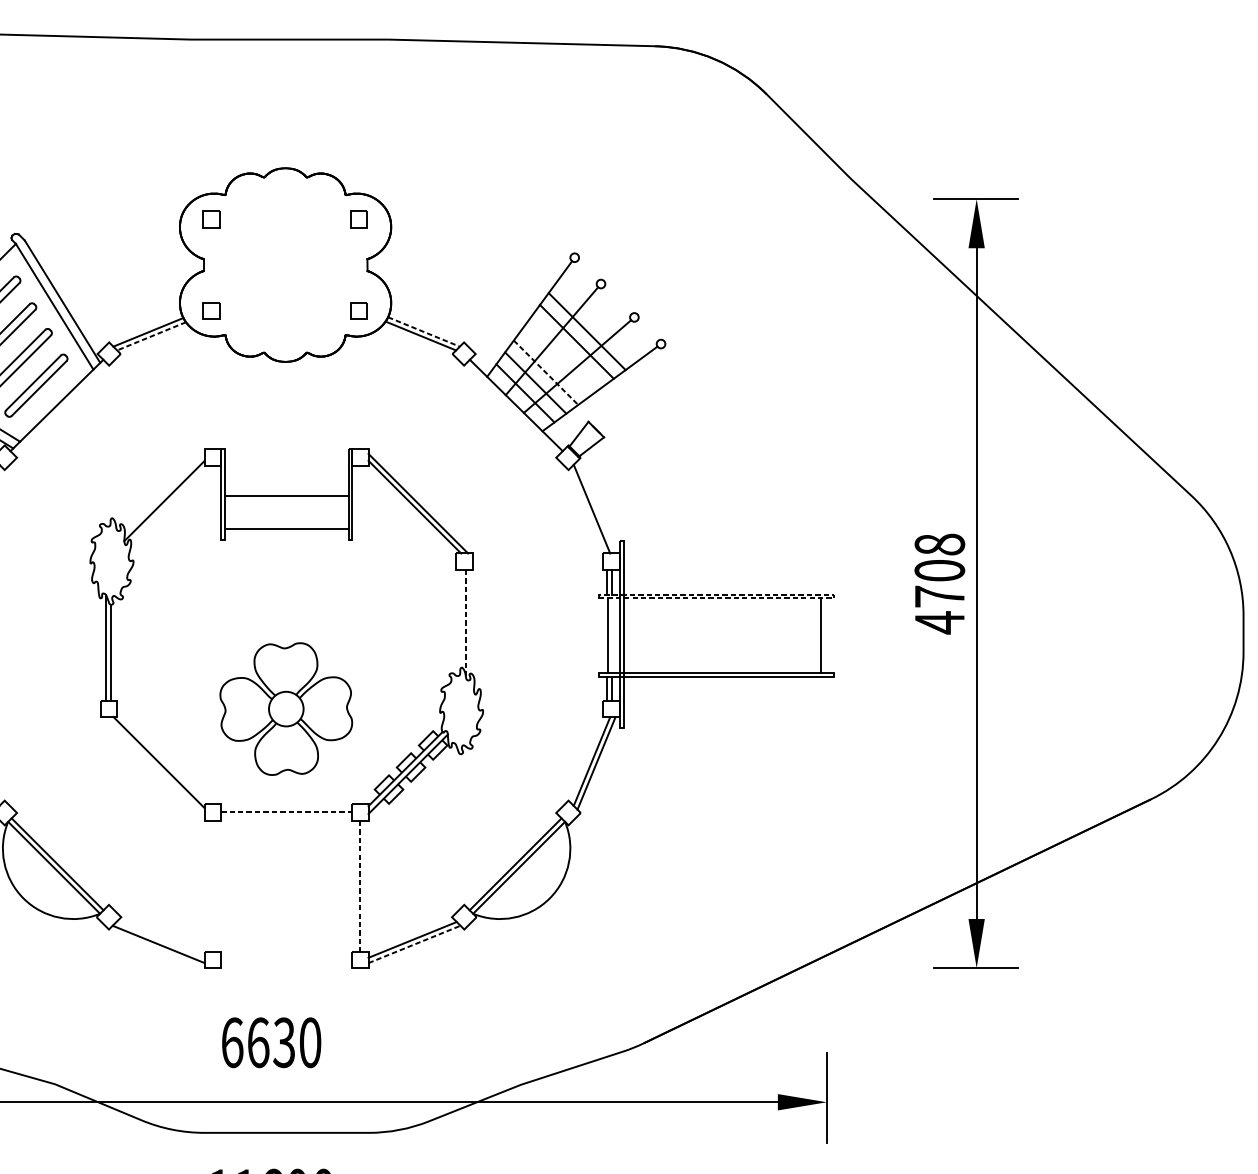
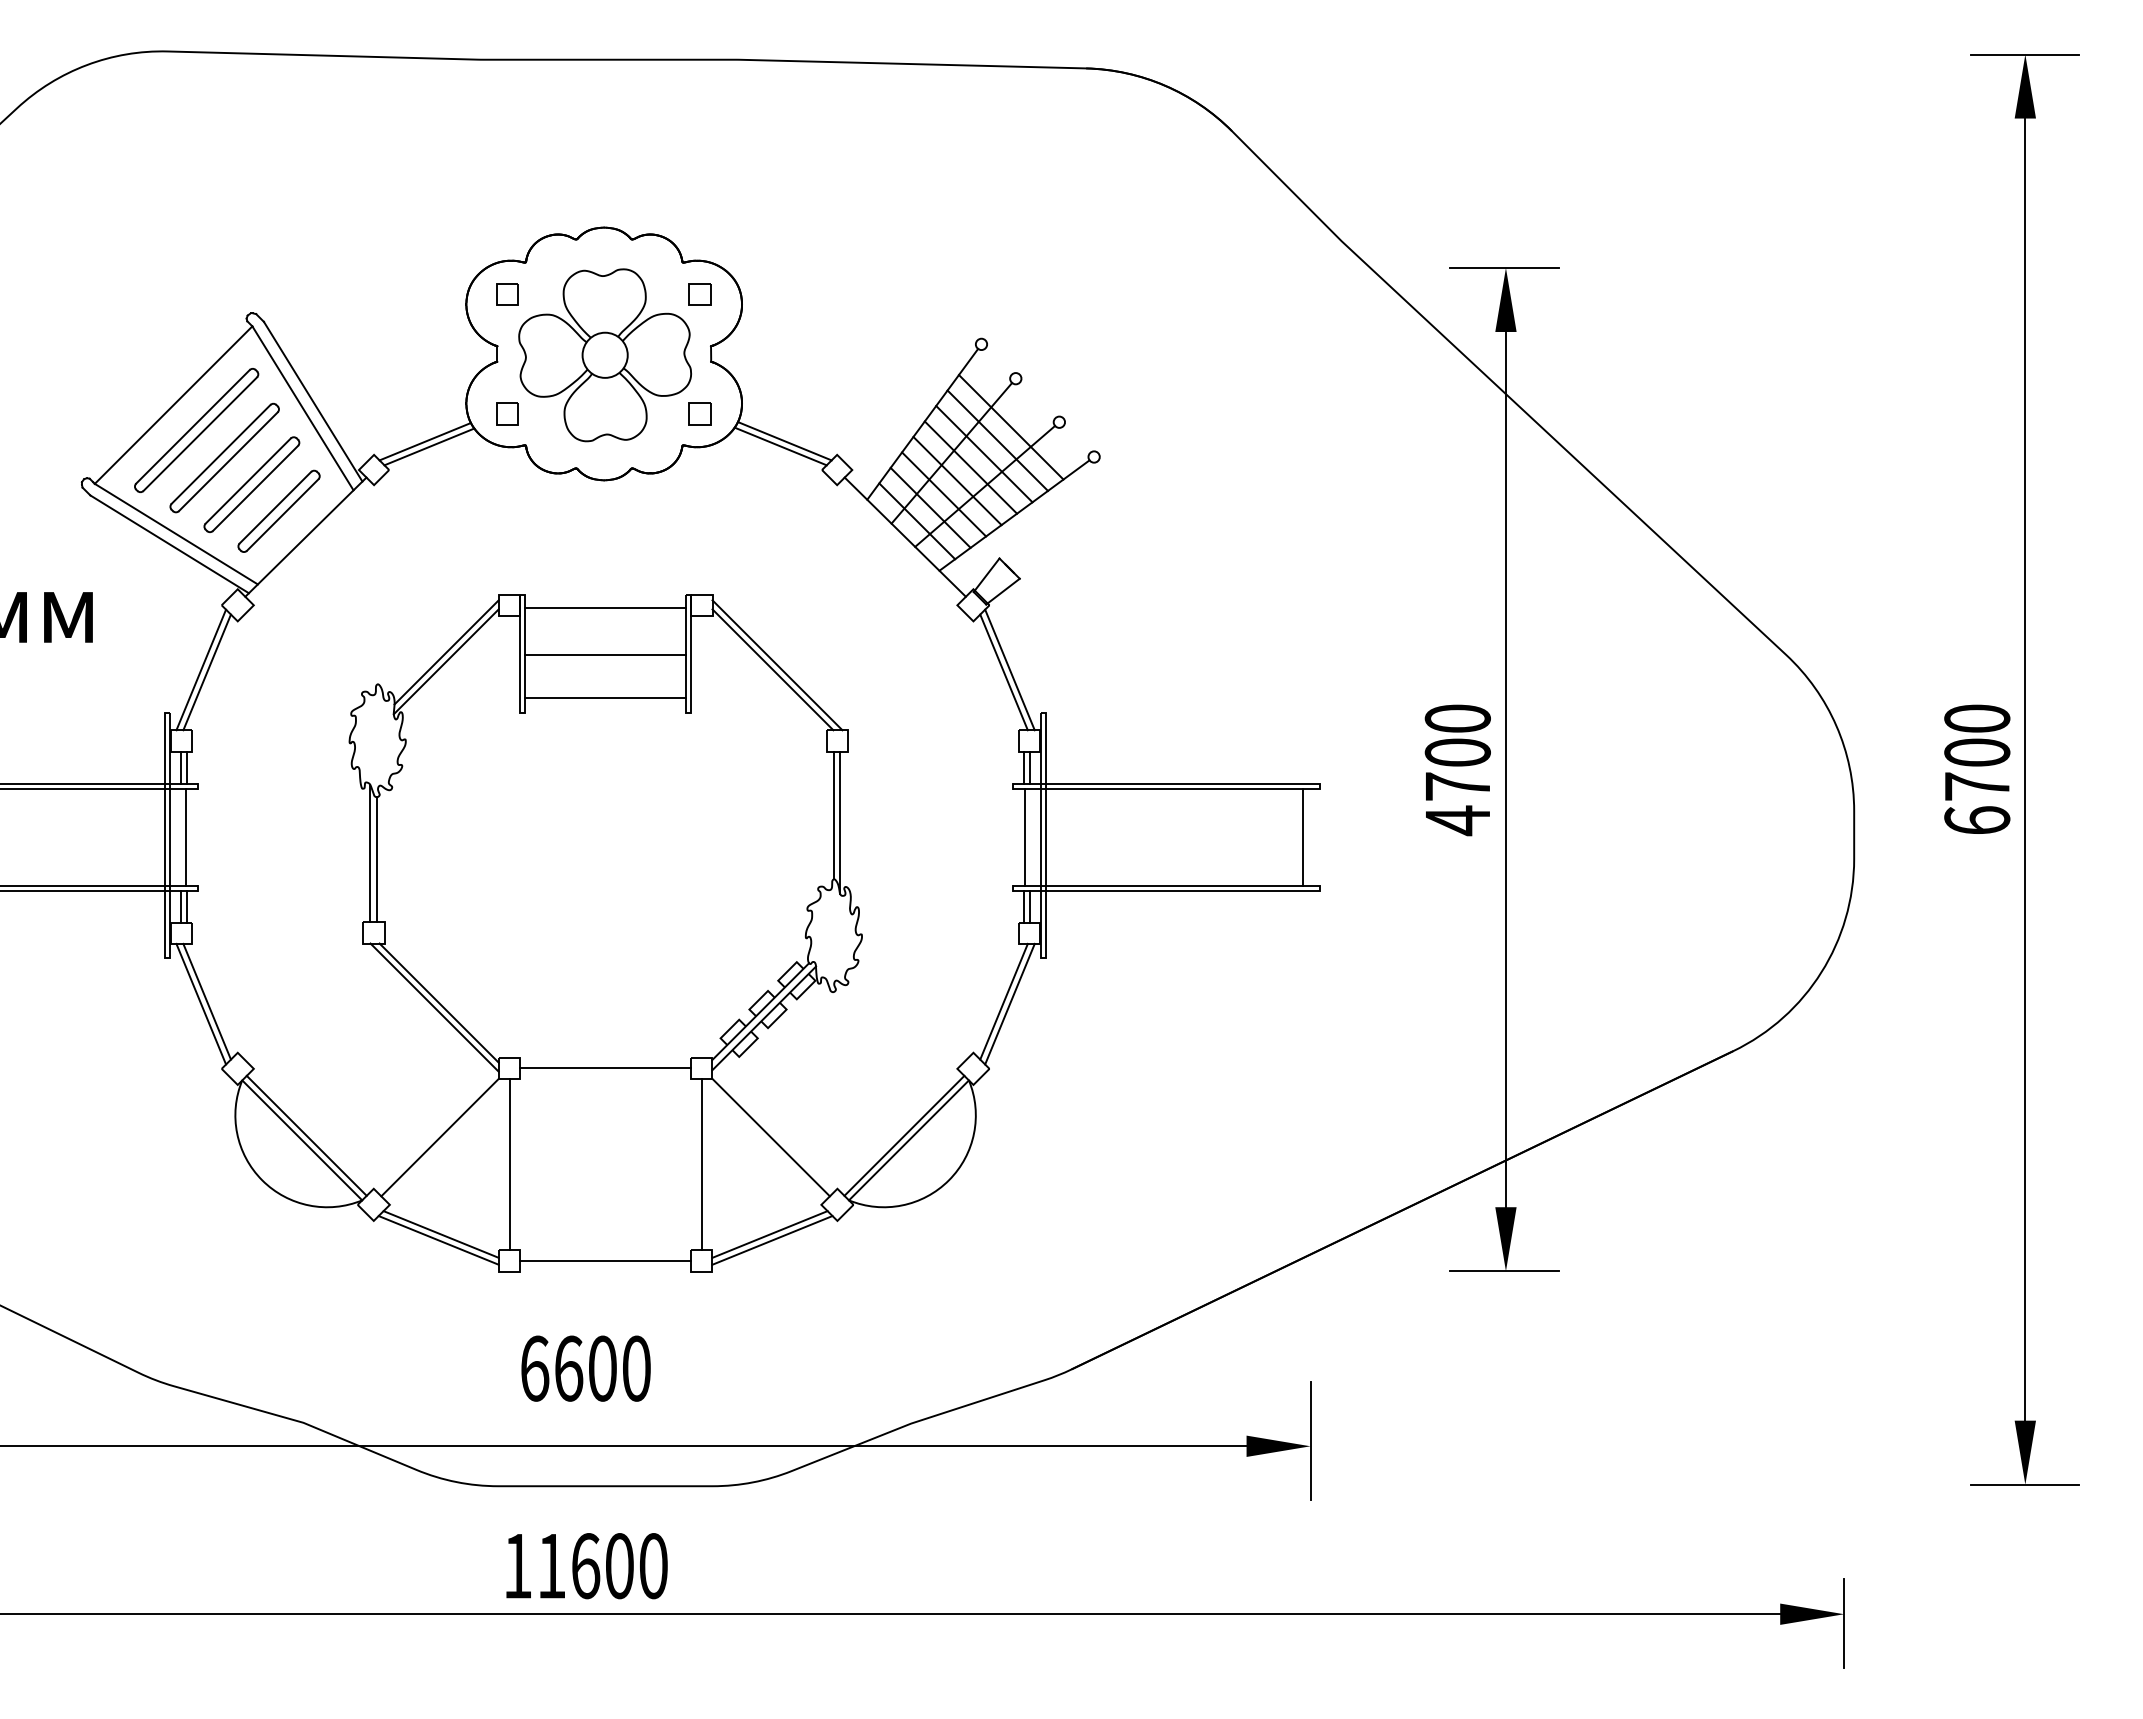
line: (596, 321) -> (1010, 427), added
line: (423, 332) -> (784, 441), dashed -> solid
line: (151, 336) -> (429, 446), dashed -> solid
line: (566, 352) -> (970, 467), added
line: (556, 362) -> (957, 480), added
line: (546, 372) -> (944, 494), dashed -> solid
line: (286, 460) -> (605, 608), added
line: (164, 493) -> (446, 652), added
line: (596, 506) -> (1009, 669), added
text: (939, 544) -> (1457, 718), 4708 -> 4700
line: (834, 595) -> (1320, 785), dashed -> solid
line: (461, 618) -> (833, 815), added
line: (466, 624) -> (840, 823), dashed -> solid
part: (285, 709) -> (604, 355), moved
line: (155, 765) -> (434, 1007), added
line: (287, 812) -> (606, 1068), dashed -> solid
line: (159, 865) -> (439, 1137), added
line: (413, 865) -> (770, 1137), added
line: (212, 886) -> (509, 1164), added
line: (360, 886) -> (701, 1164), dashed -> solid
line: (160, 939) -> (440, 1234), added
line: (414, 944) -> (772, 1240), dashed -> solid
line: (286, 960) -> (605, 1261), added
text: (284, 1042) -> (602, 1368), 6630 -> 6600

